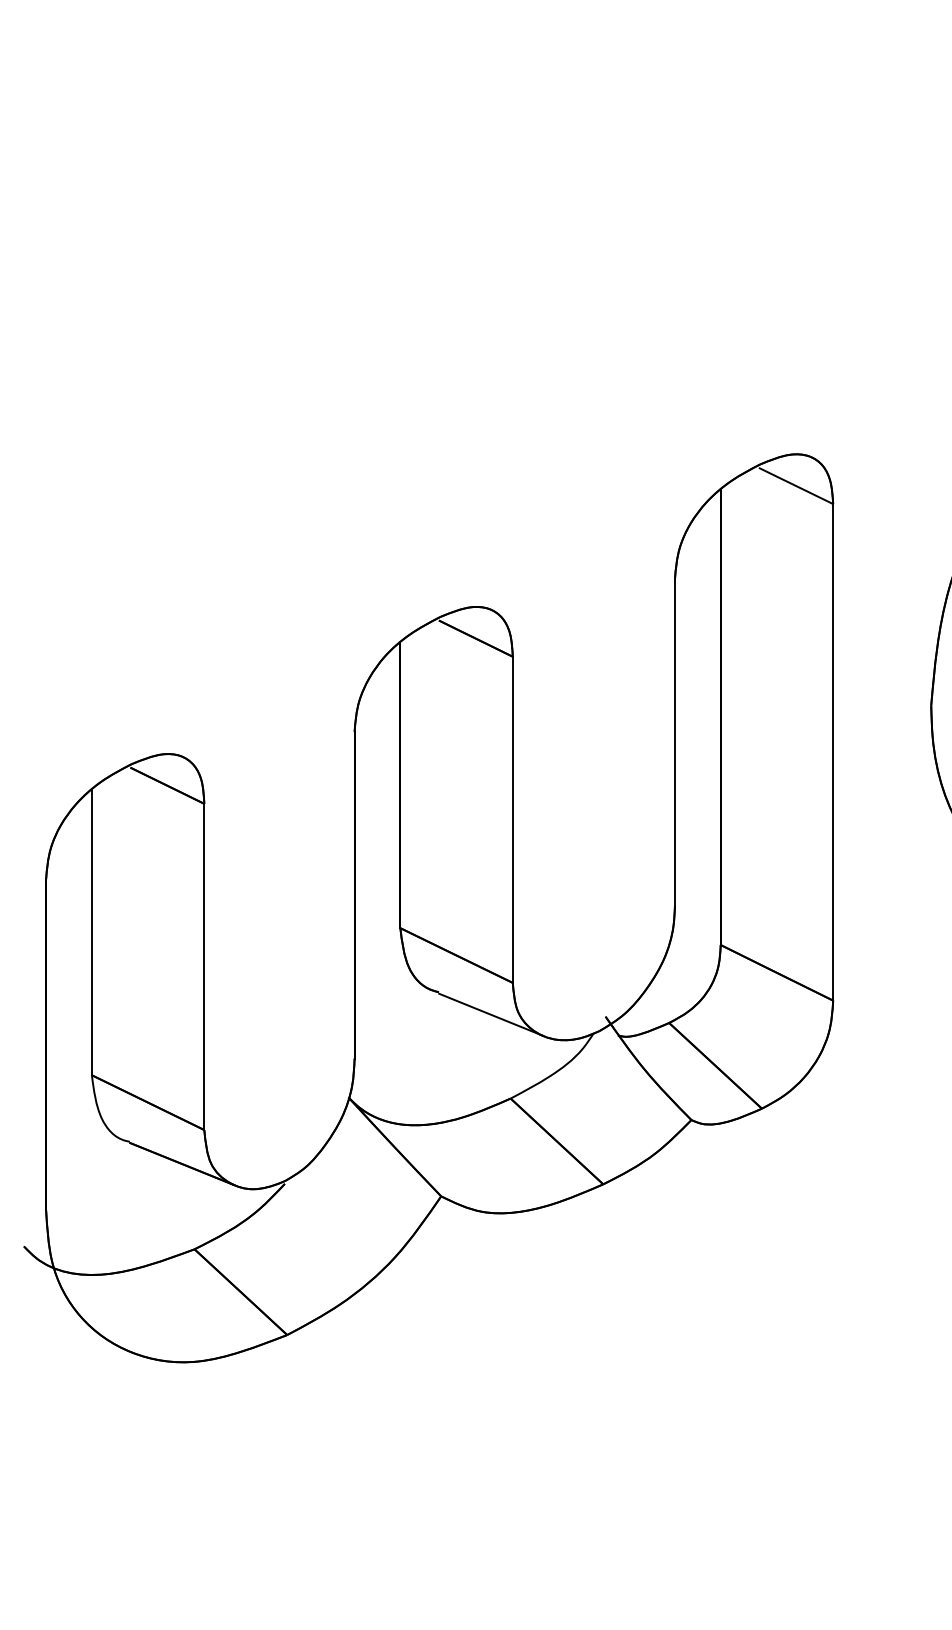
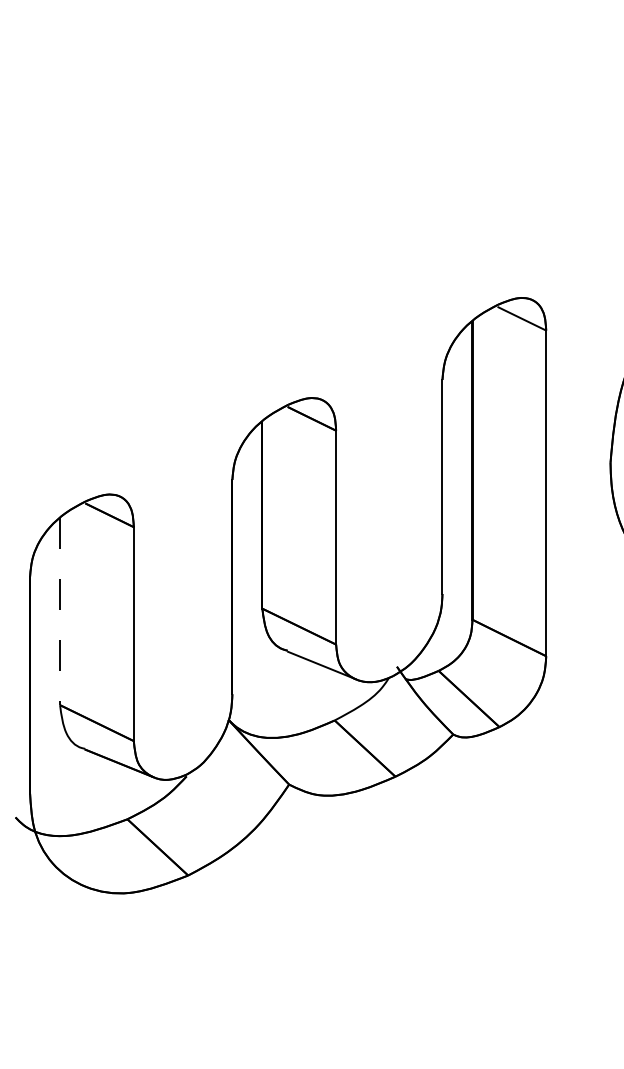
line: (92, 932) -> (60, 611), solid -> dashed

